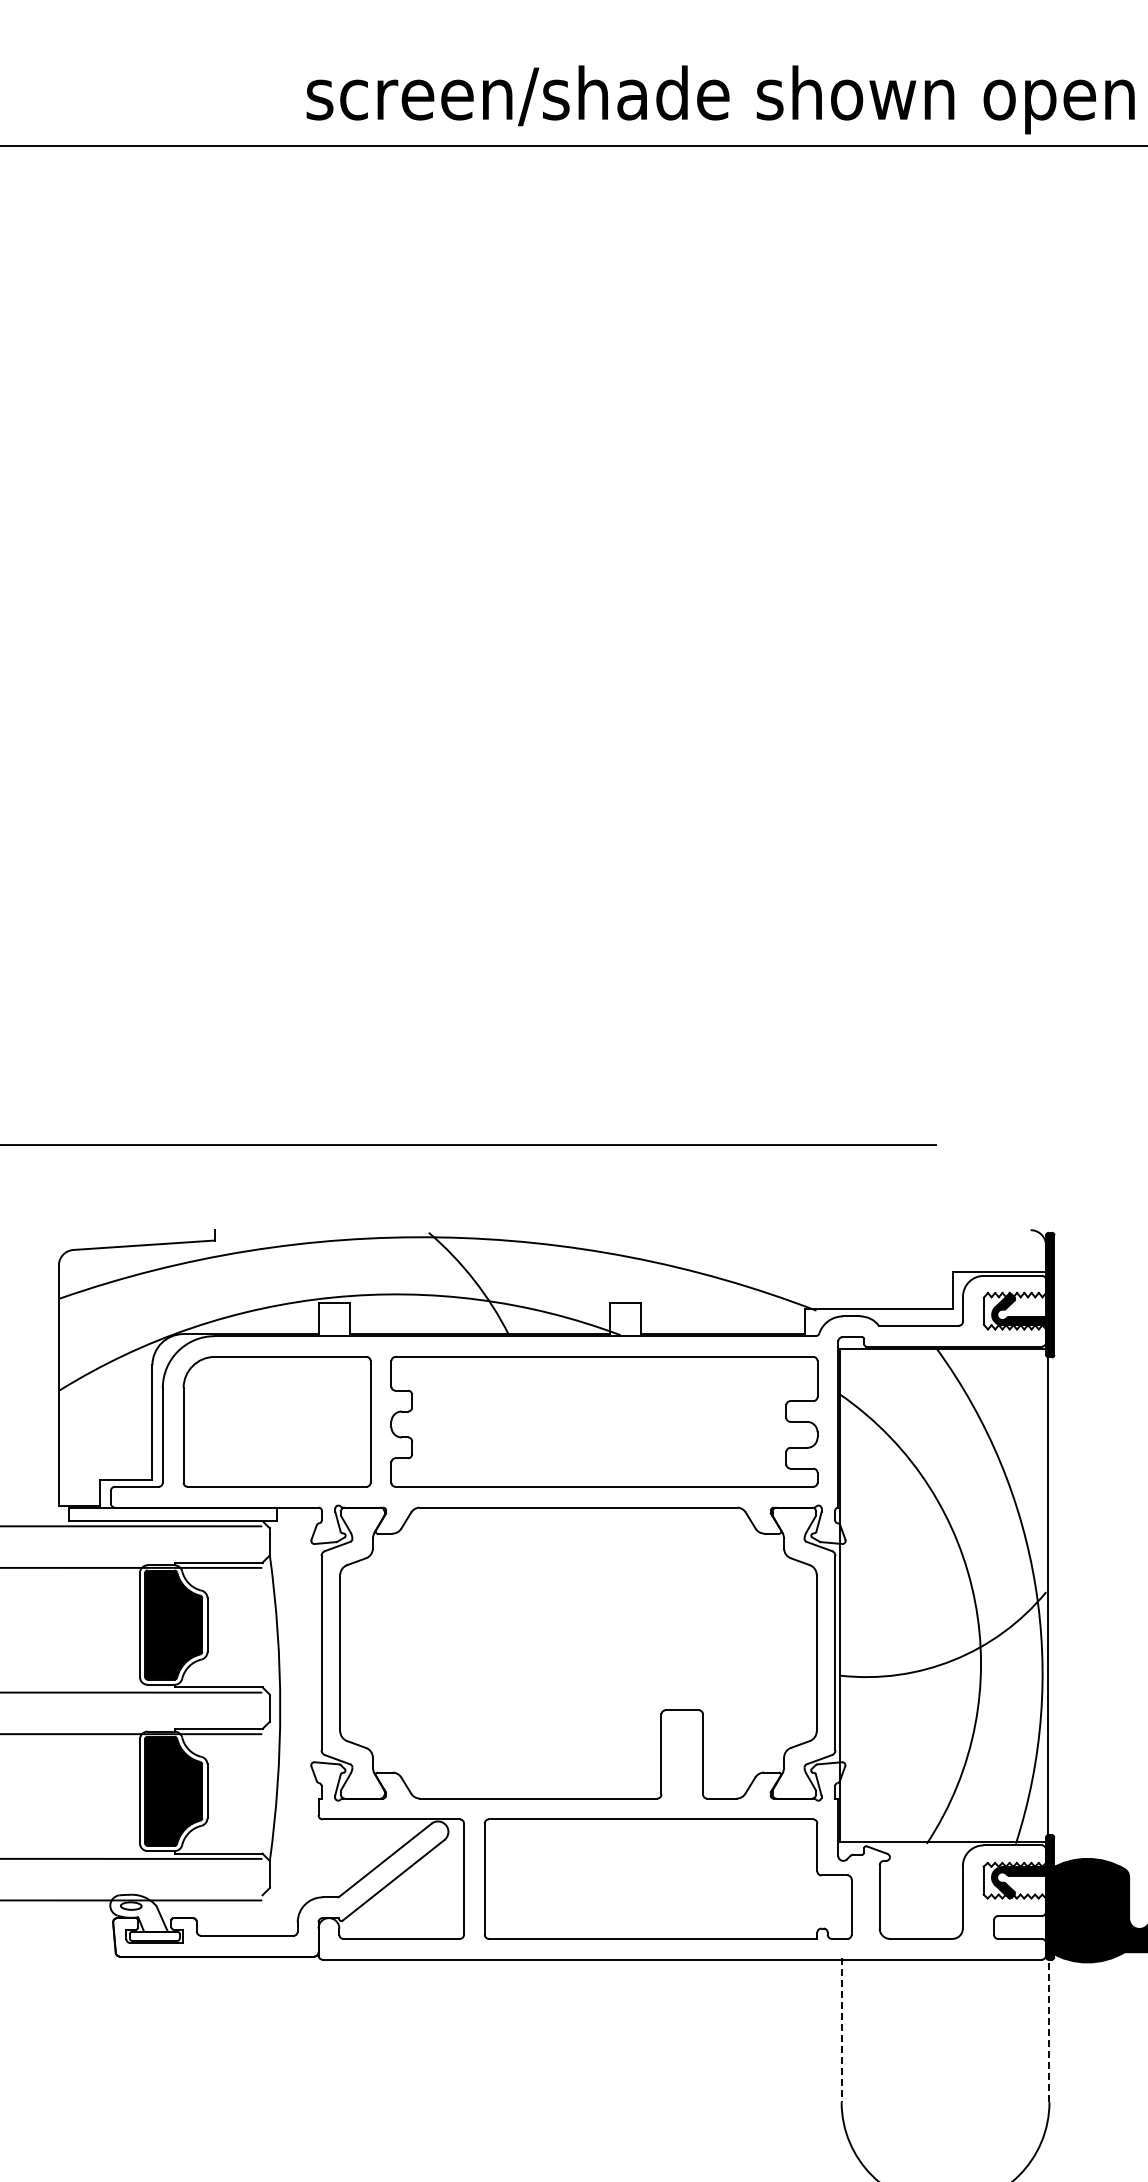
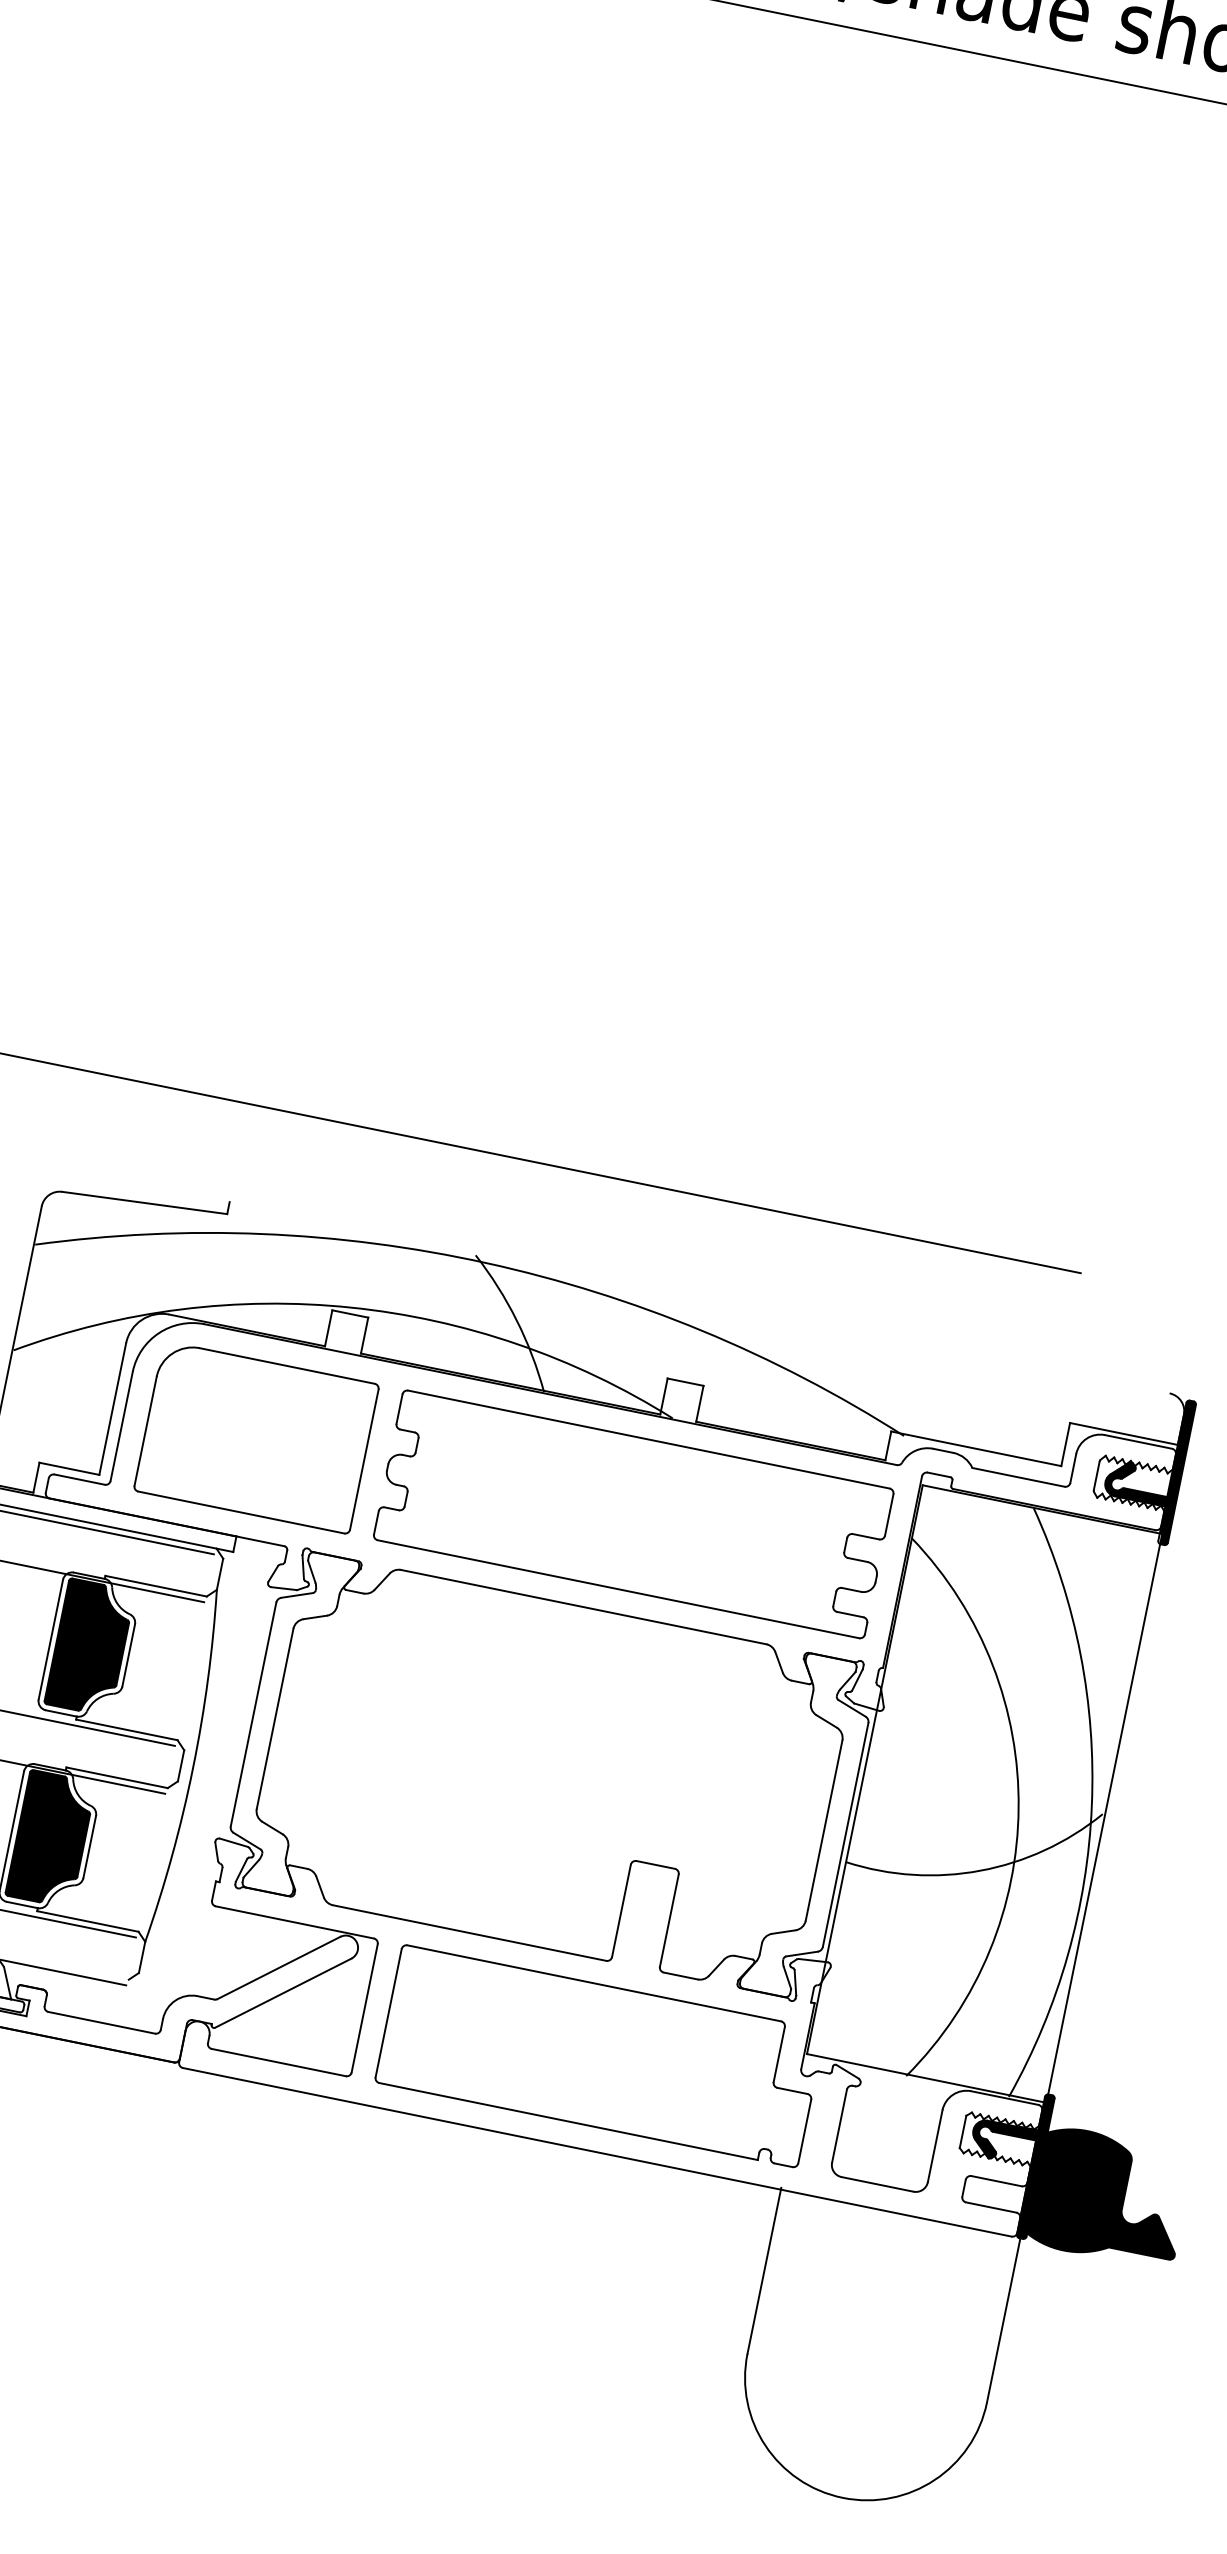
line: (1049, 2029) -> (1004, 2318), dashed -> solid
line: (841, 2030) -> (764, 2271), dashed -> solid

